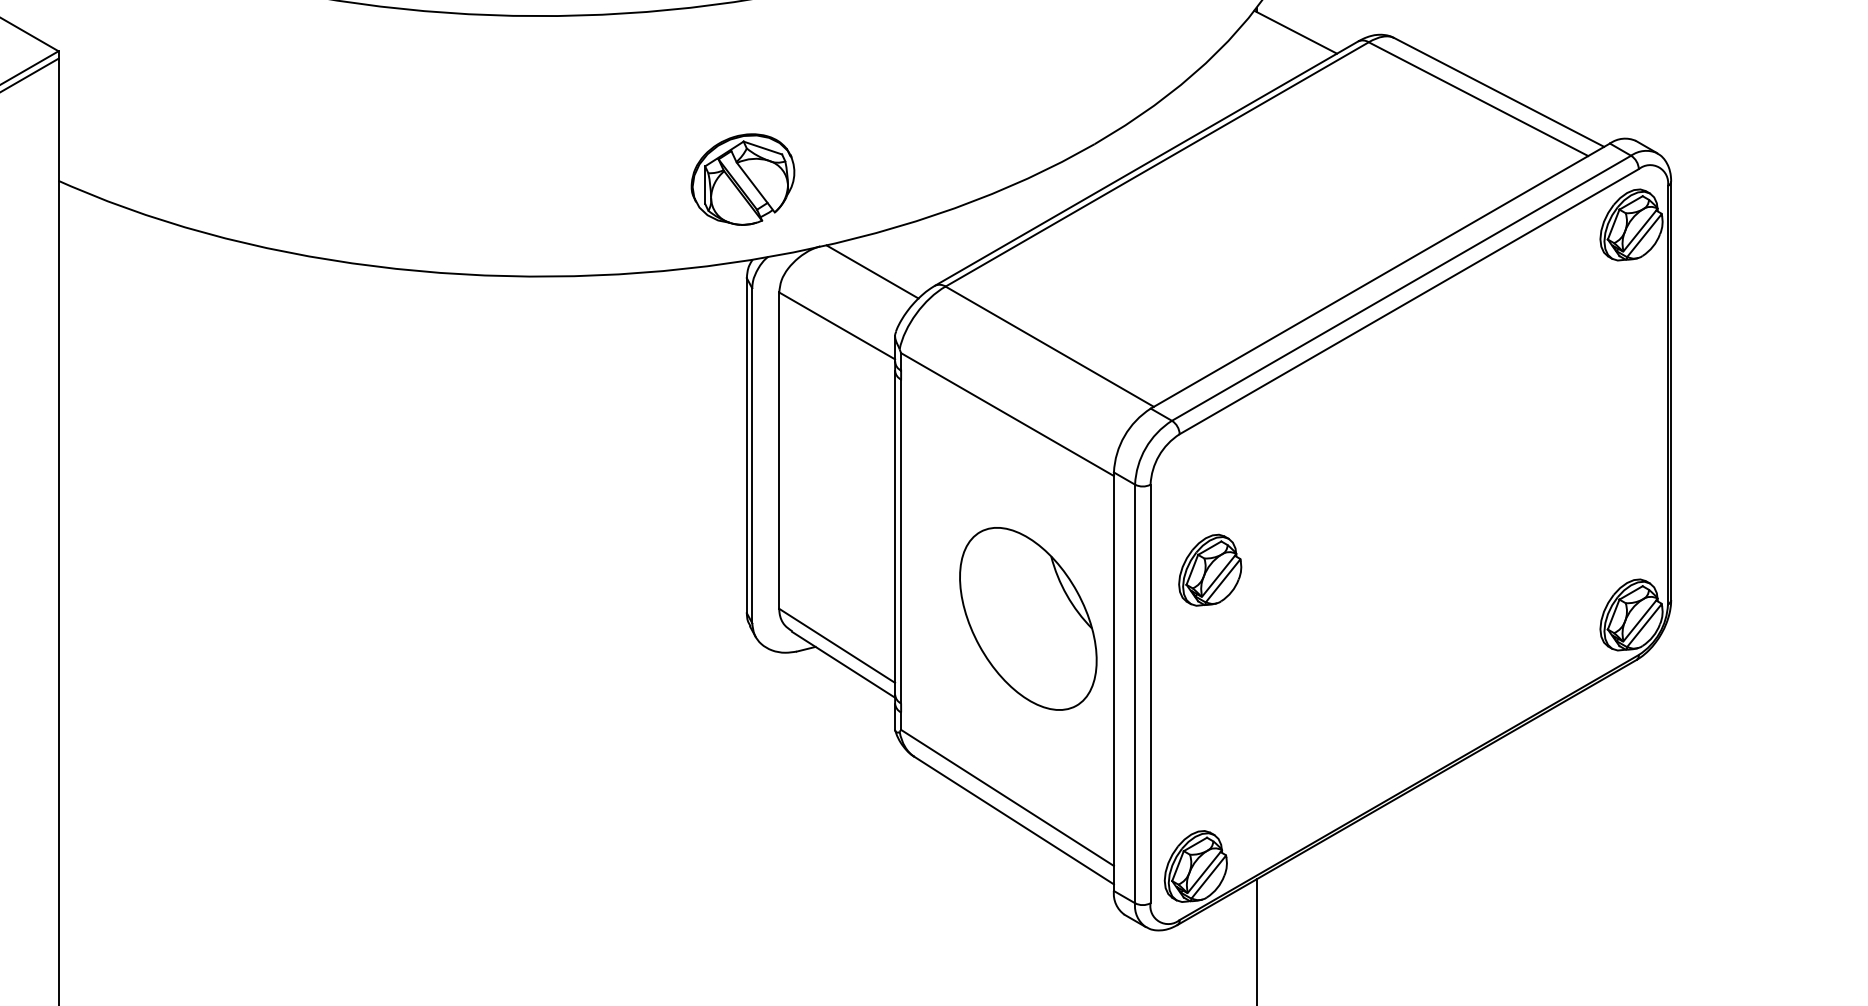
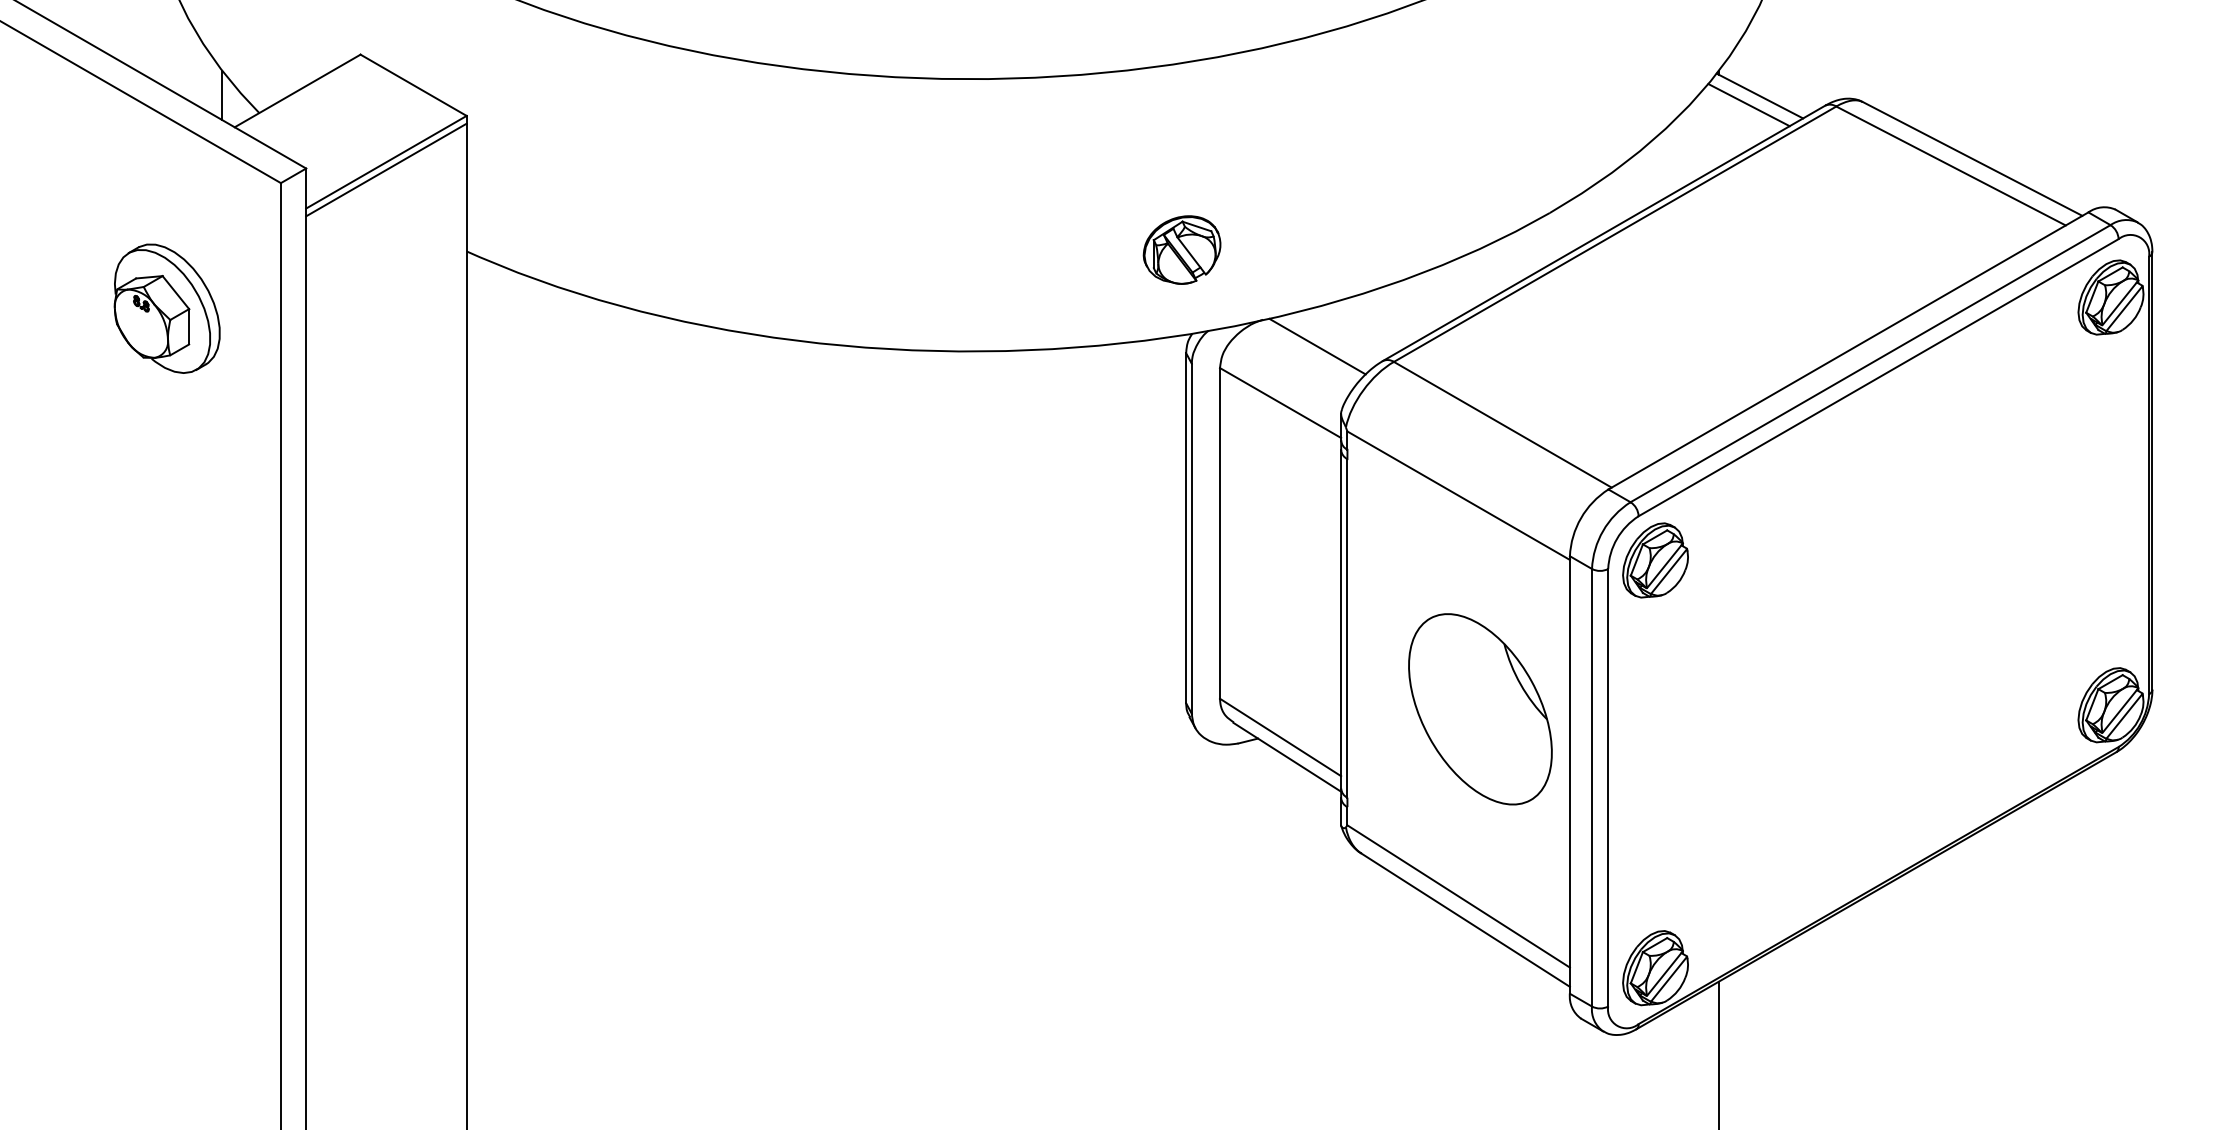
line: (1284, 41) -> (1748, 105), added
part: (742, 179) -> (1181, 249), size x0.71
part: (1210, 570) -> (1655, 560), moved

